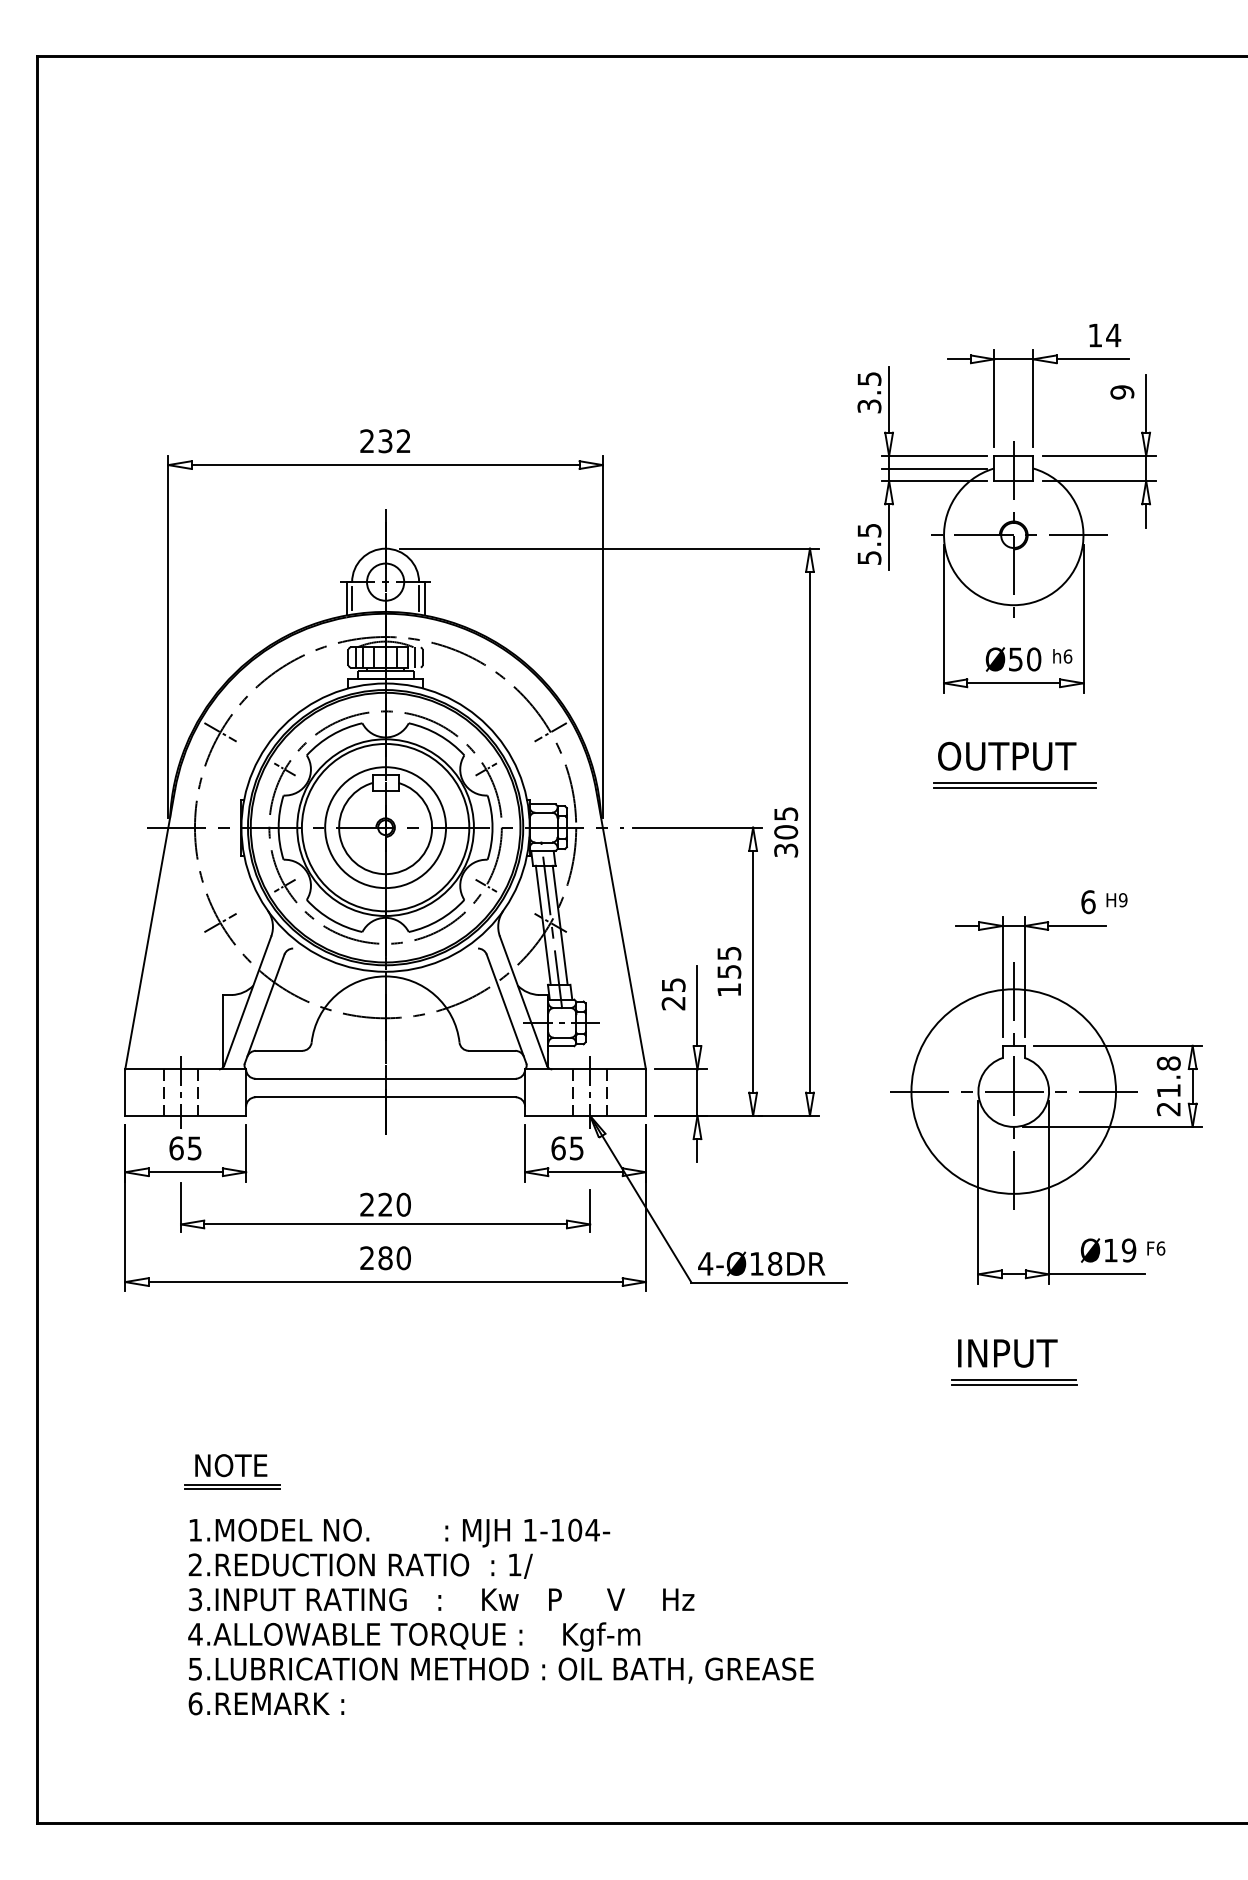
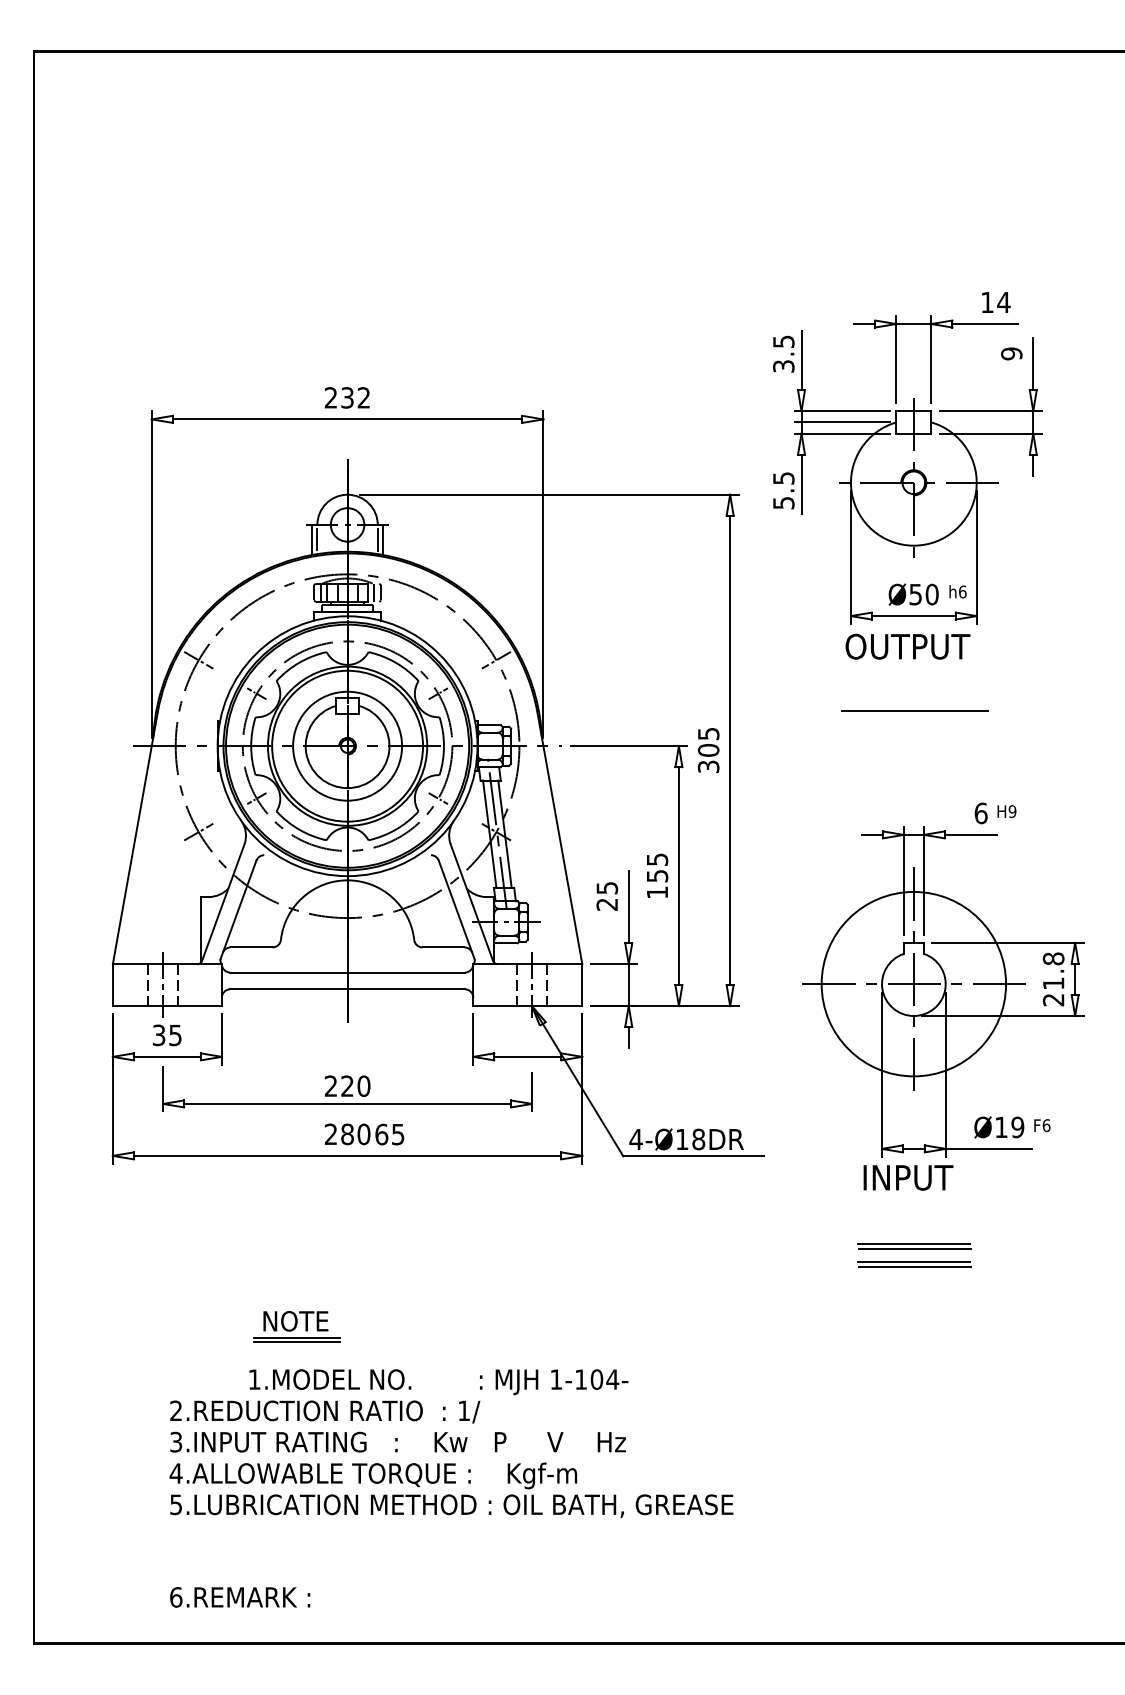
text: (1007, 755) -> (908, 646), moved
line: (1014, 782) -> (914, 705), removed
text: (176, 1148) -> (159, 1035), 65 -> 35
text: (567, 1148) -> (389, 1134), moved
text: (1007, 1353) -> (908, 1177), moved
part: (1014, 1402) -> (914, 1264), added
part: (232, 1471) -> (297, 1326), moved
text: (399, 1532) -> (438, 1381), moved
text: (266, 1703) -> (240, 1597), moved

